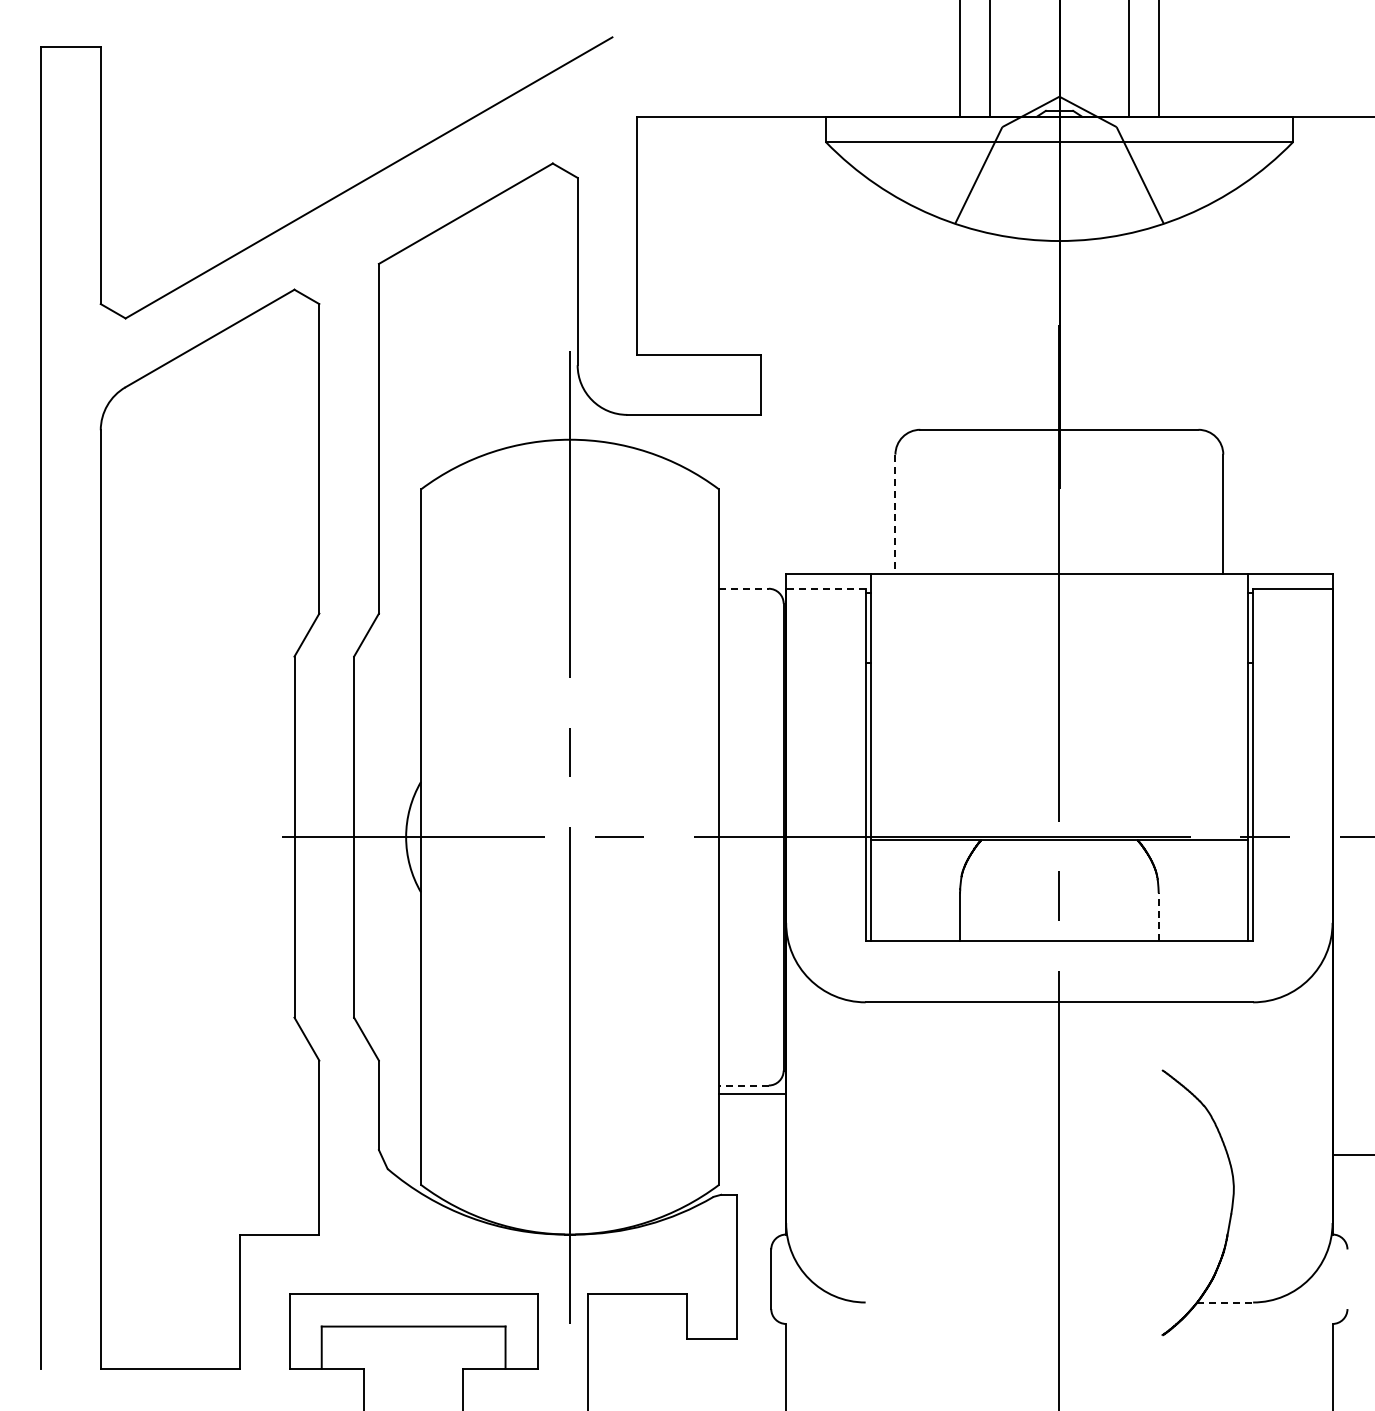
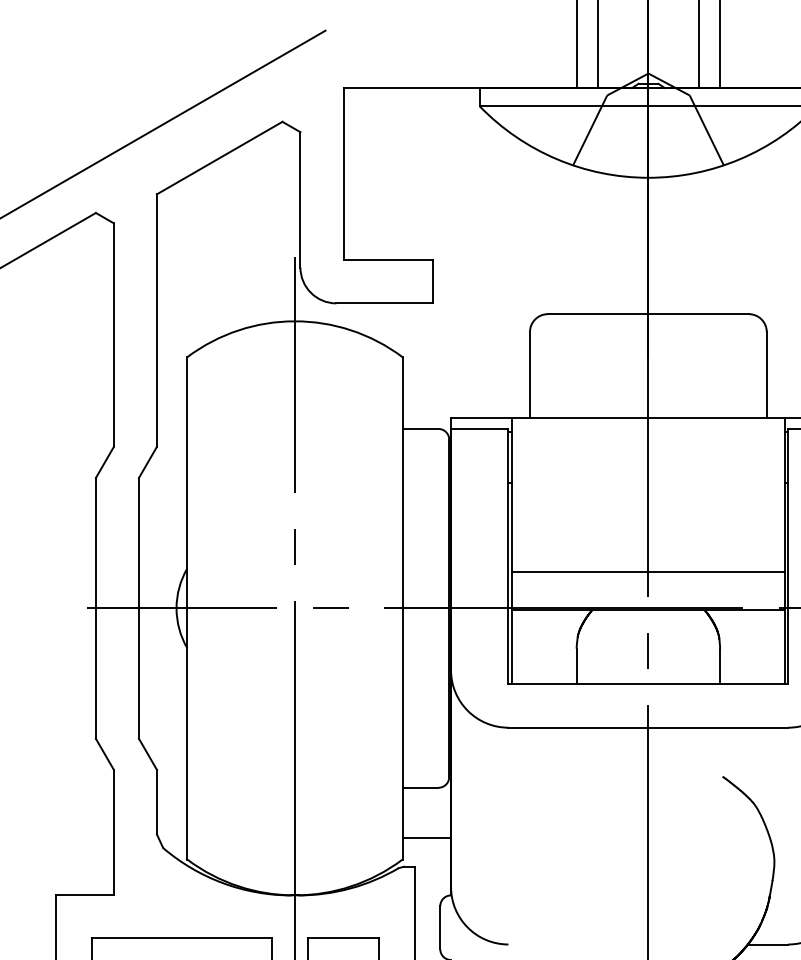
line: (895, 514) -> (530, 375), dashed -> solid
line: (743, 588) -> (420, 428), dashed -> solid
line: (825, 588) -> (479, 428), dashed -> solid
line: (1059, 787) -> (648, 572), added
line: (1158, 916) -> (719, 665), dashed -> solid
line: (743, 1085) -> (420, 787), dashed -> solid
line: (752, 1094) -> (426, 838), moved
line: (1225, 1302) -> (768, 944), dashed -> solid

